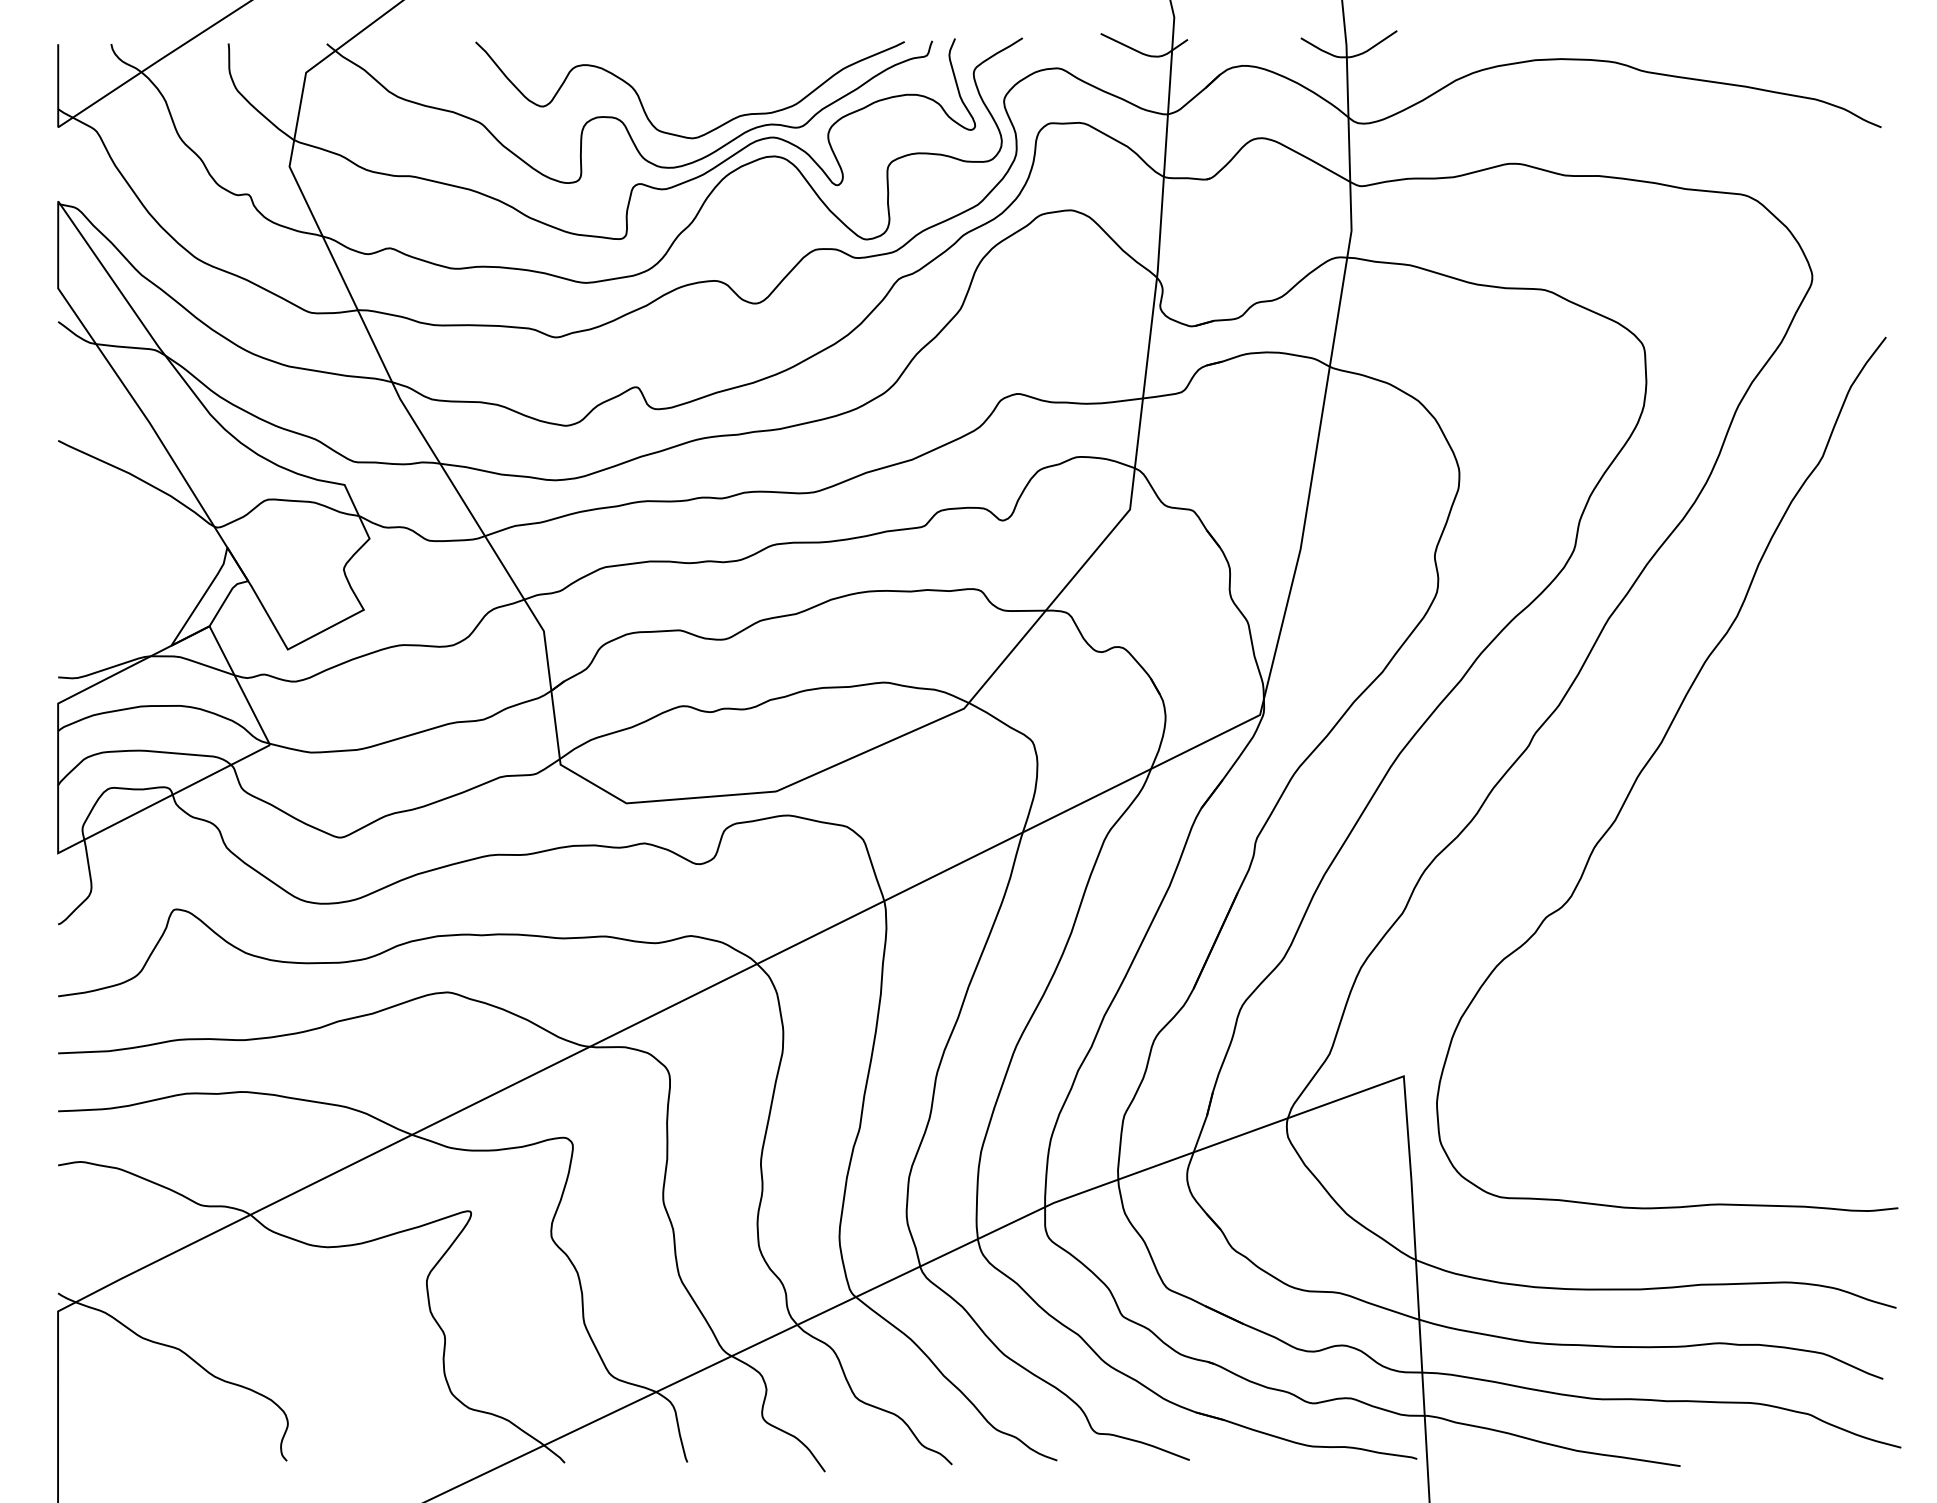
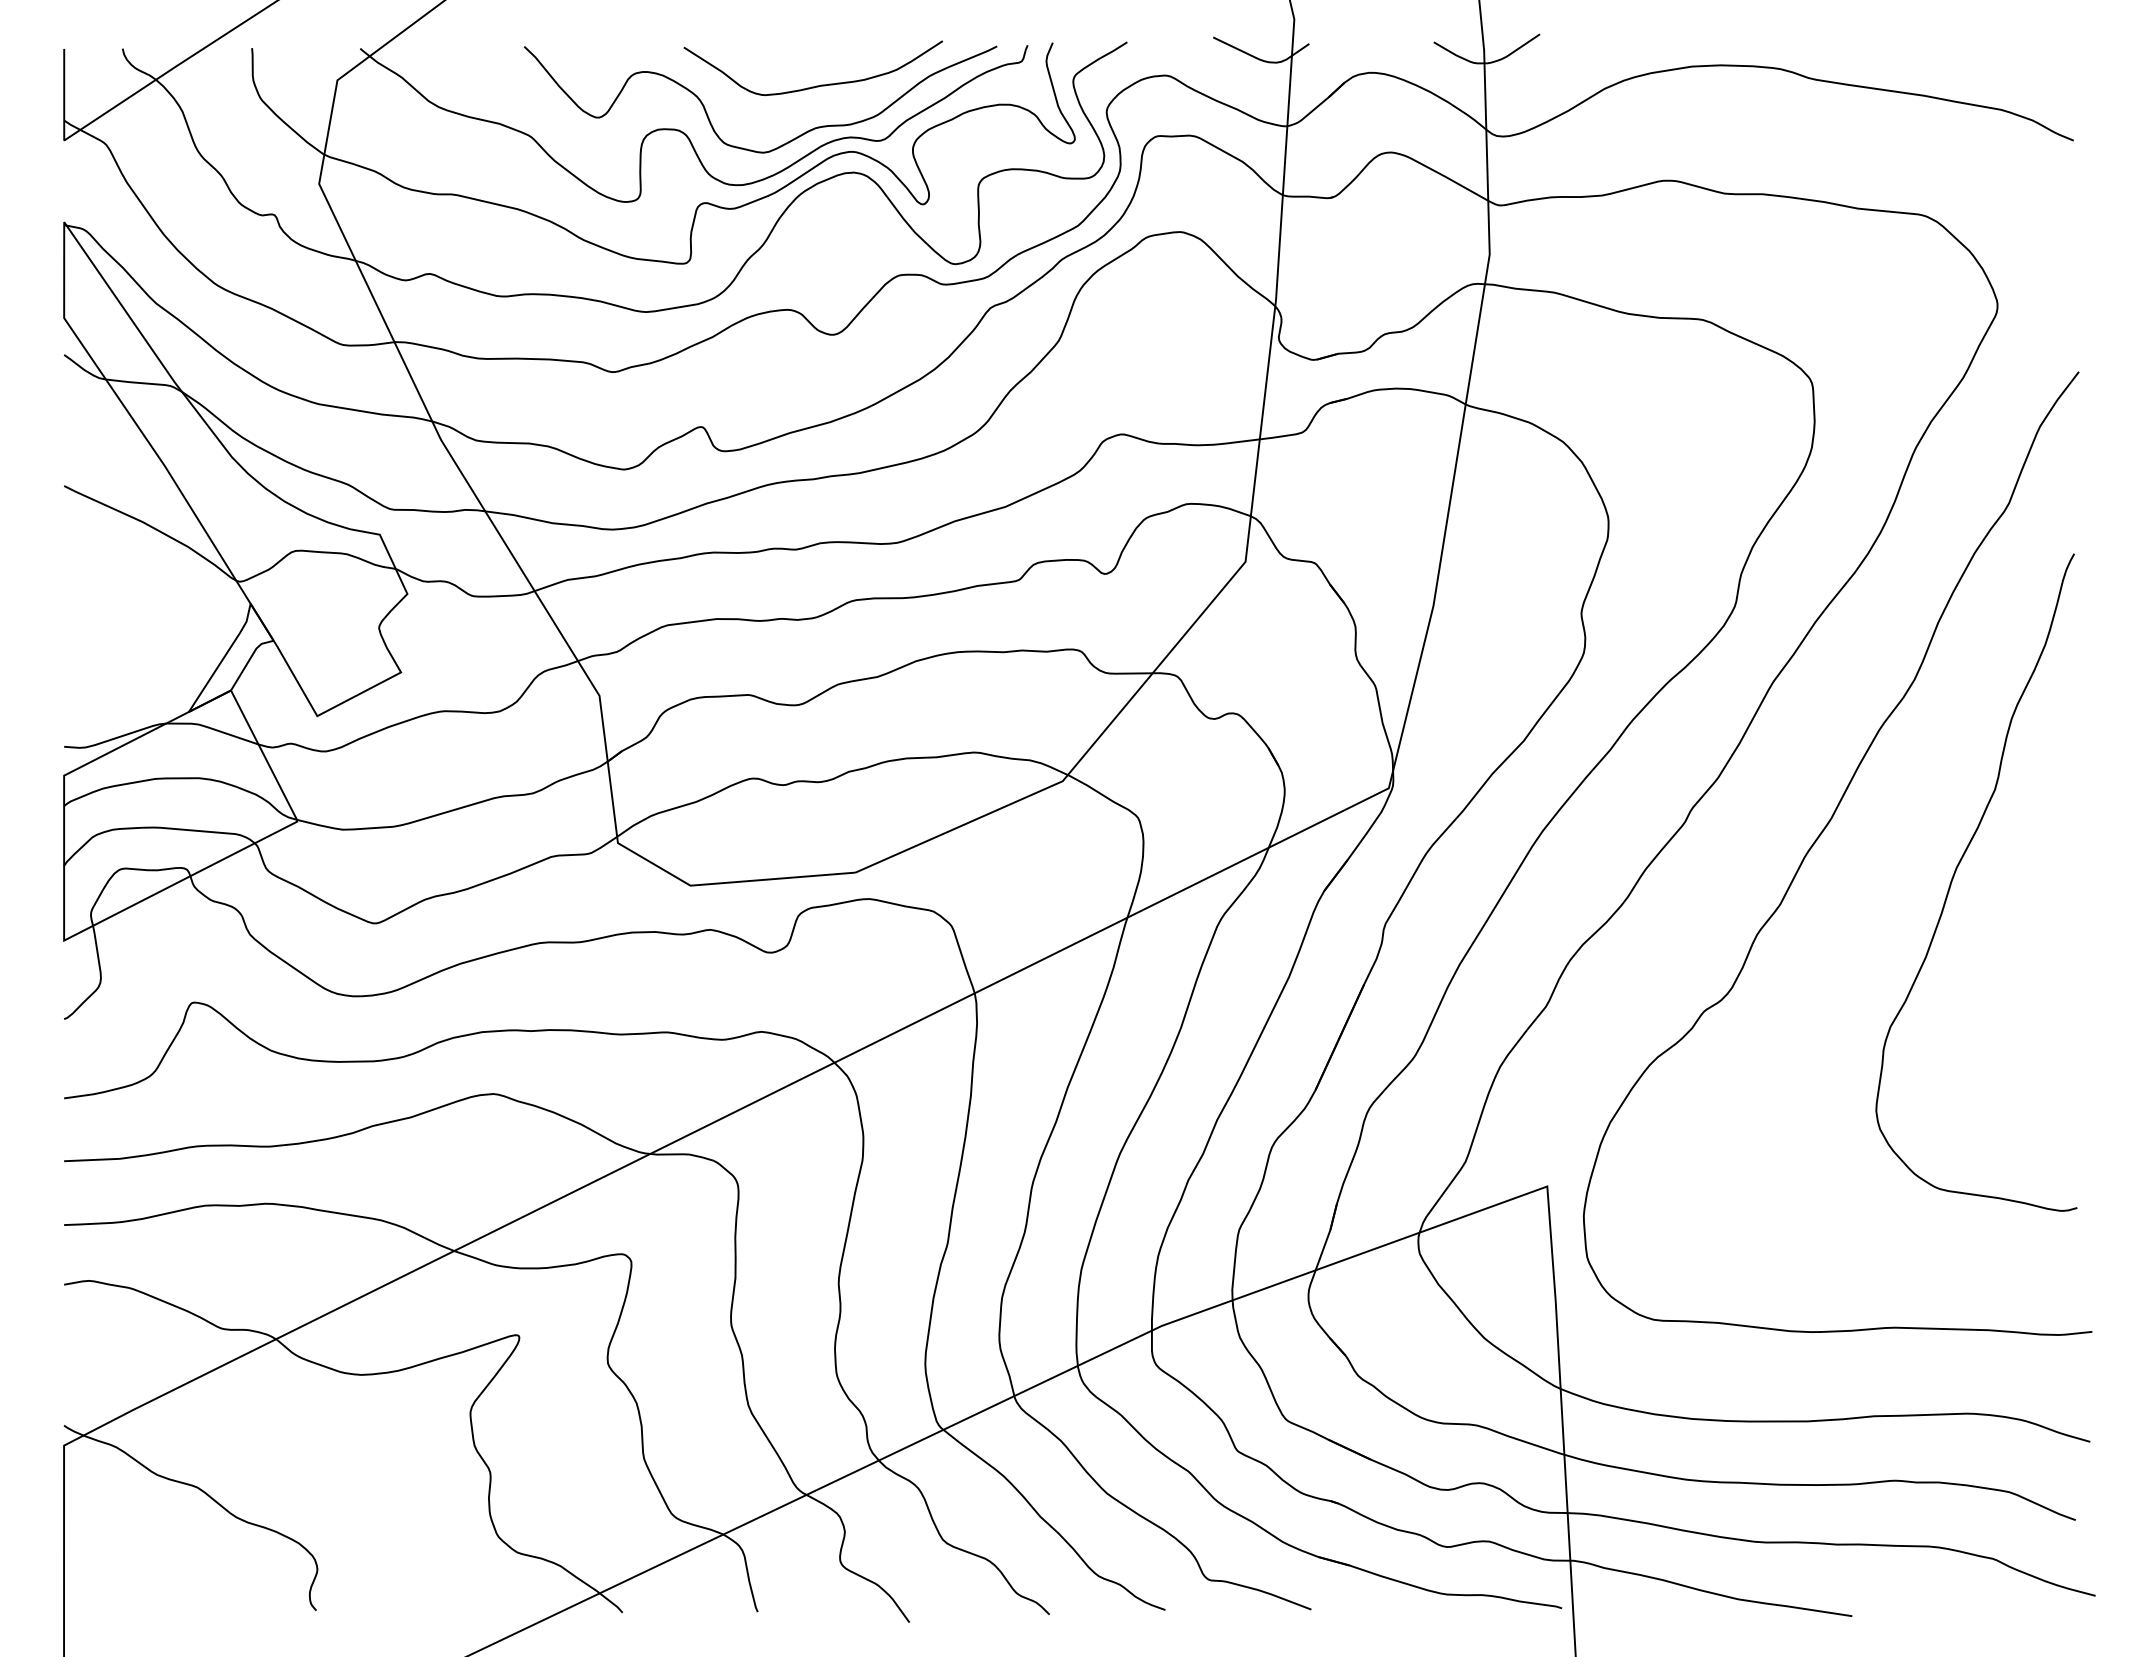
curve: (740, 77) -> (816, 85), added
curve: (1774, 793) -> (1955, 874), added

